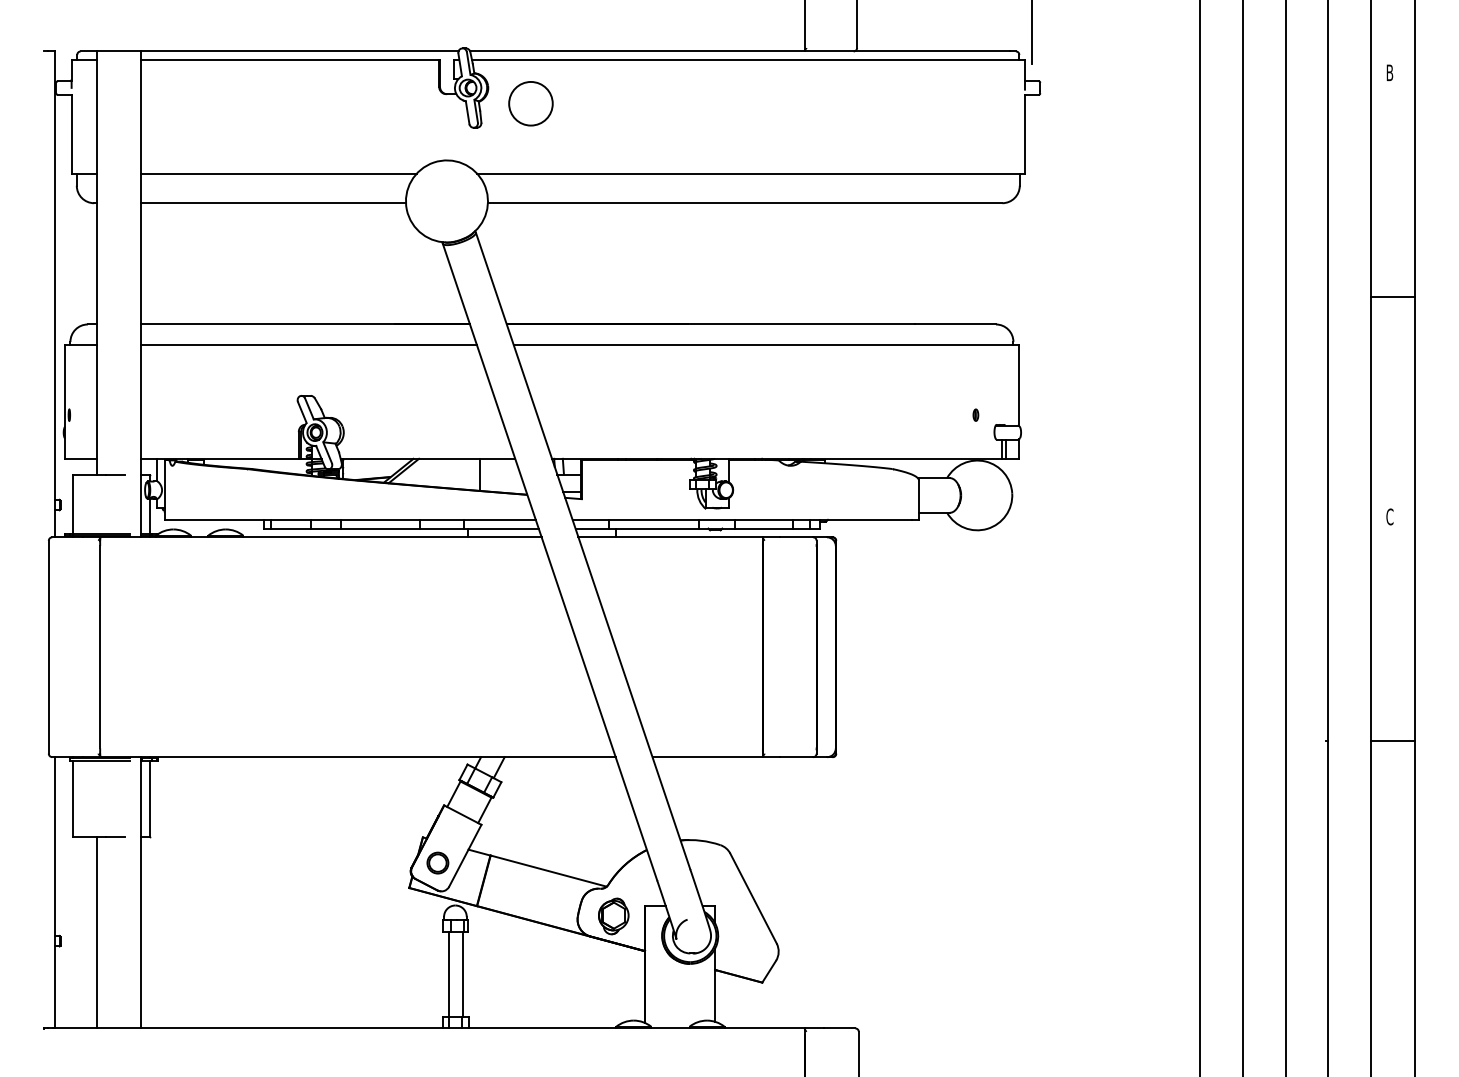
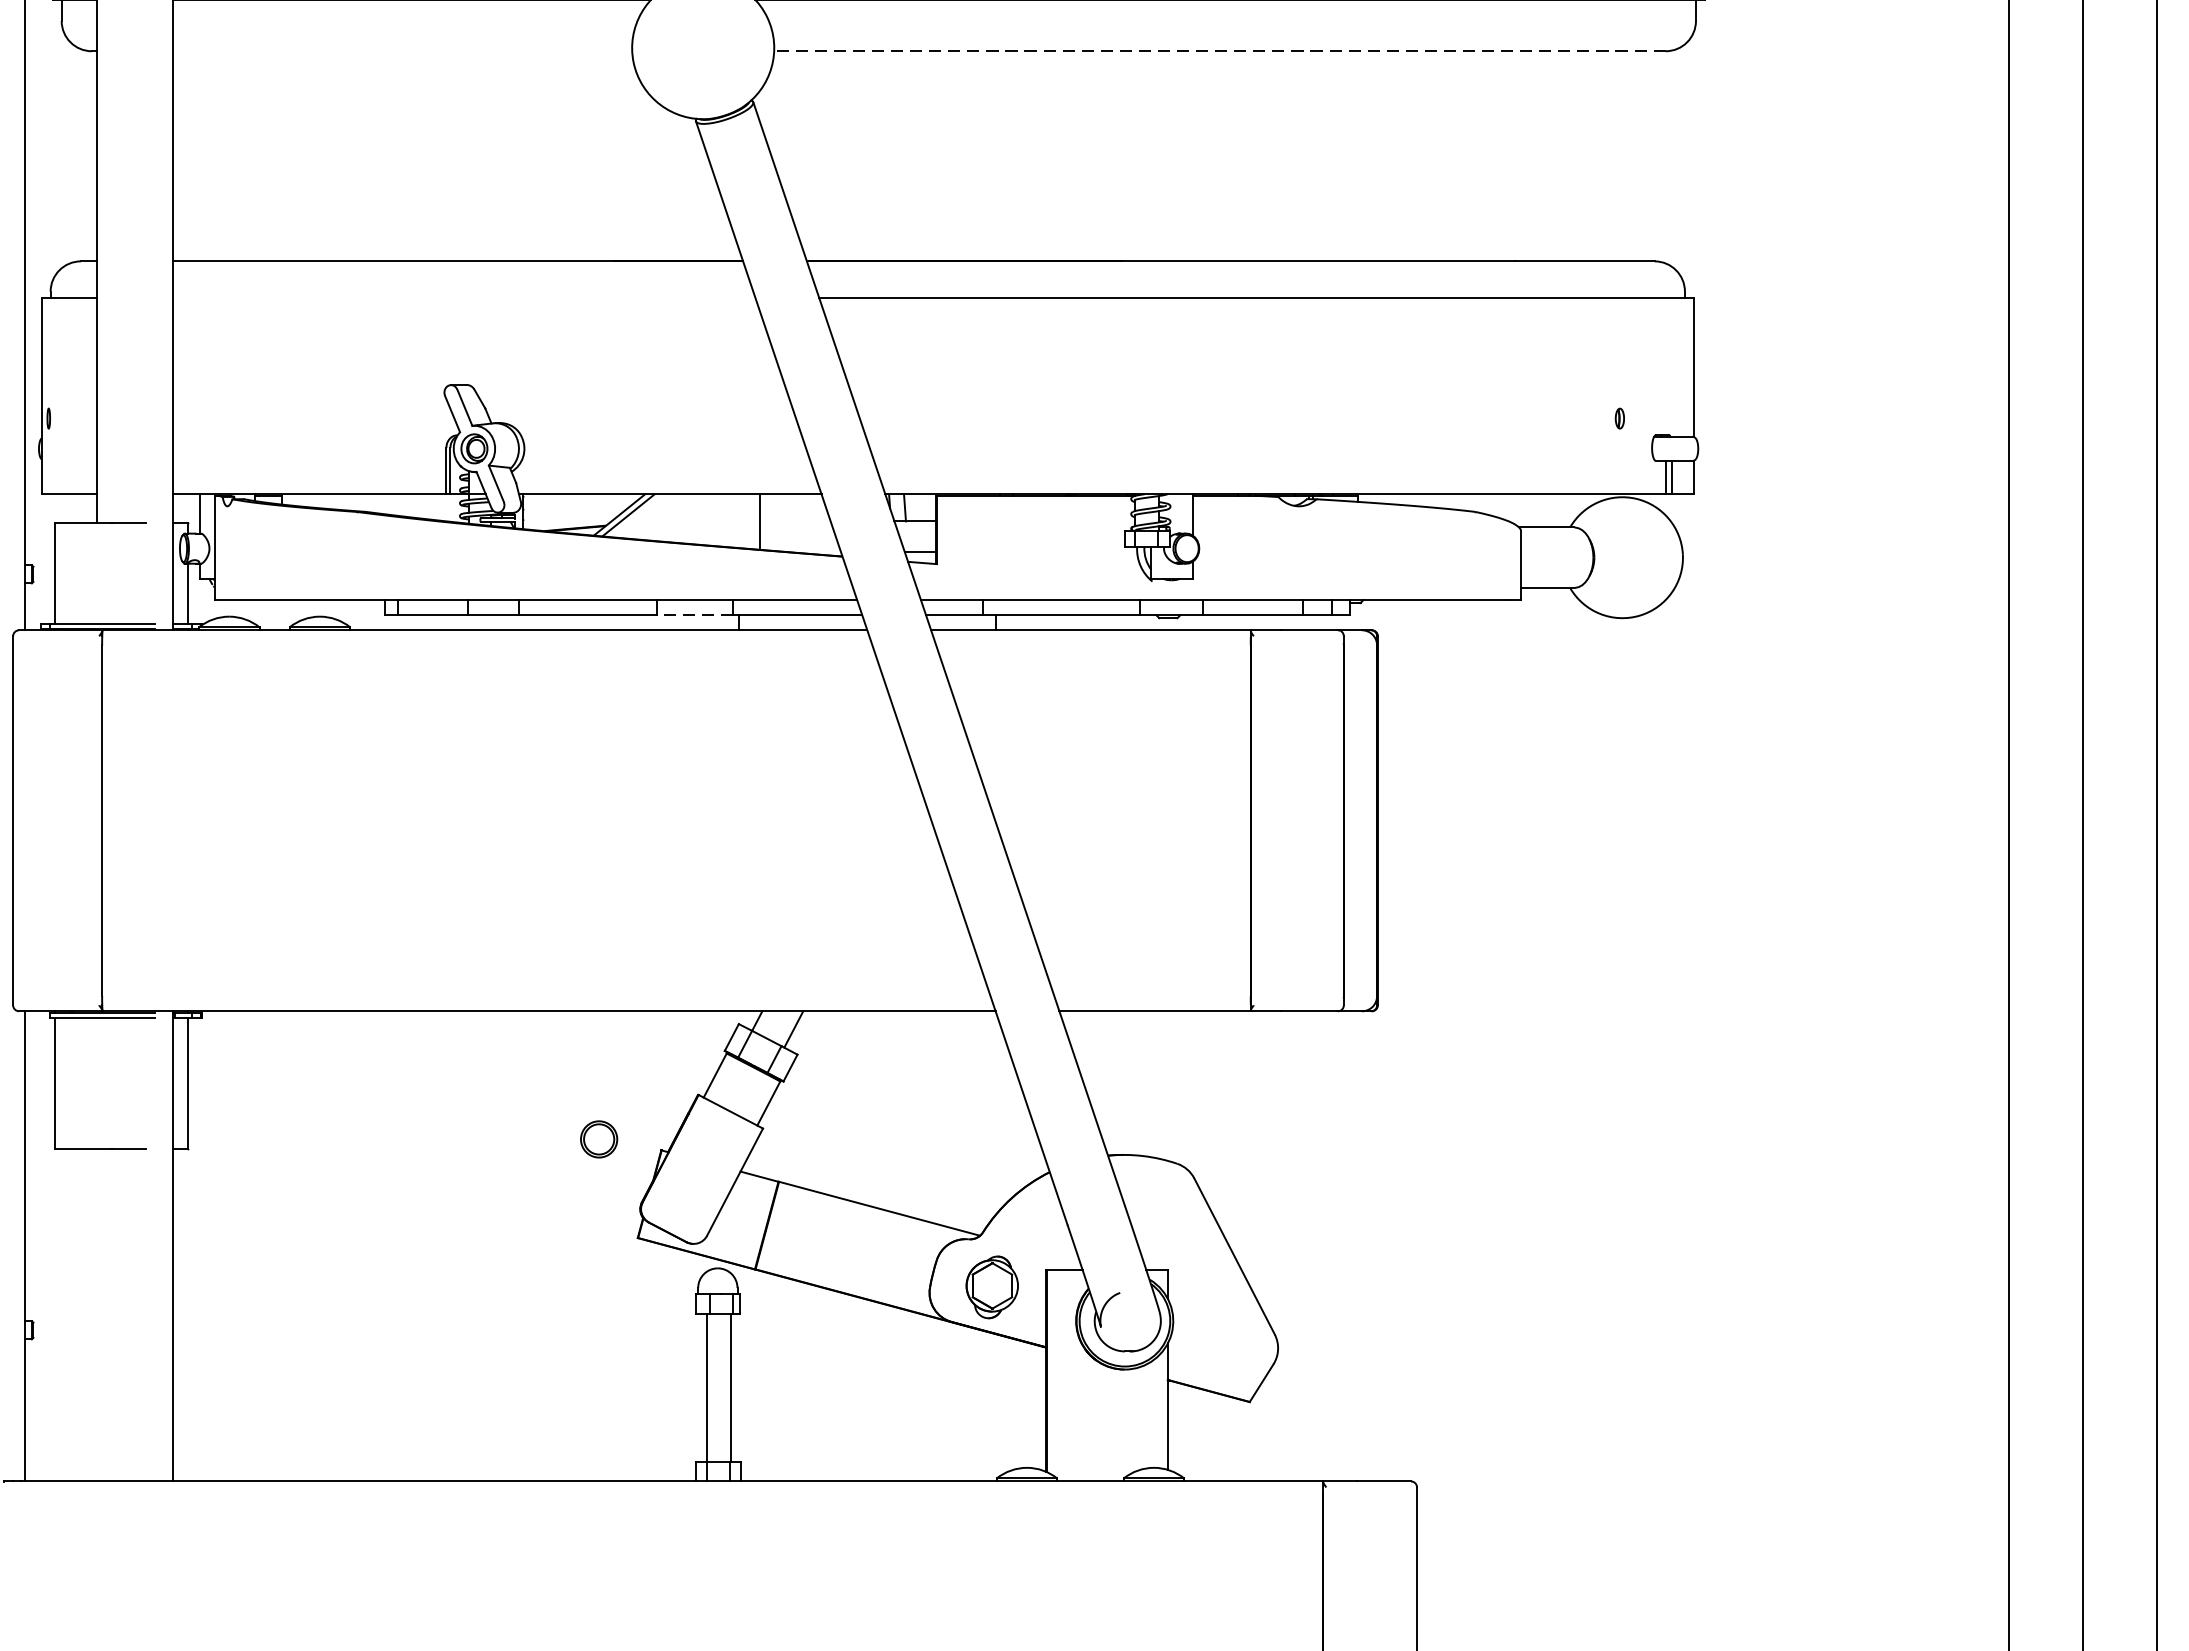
line: (273, 203) -> (402, 51), removed
line: (744, 203) -> (1218, 51), solid -> dashed
line: (308, 345) -> (463, 297), removed
line: (442, 528) -> (695, 614), solid -> dashed
part: (437, 862) -> (598, 1138), moved
line: (97, 932) -> (97, 1315), removed

